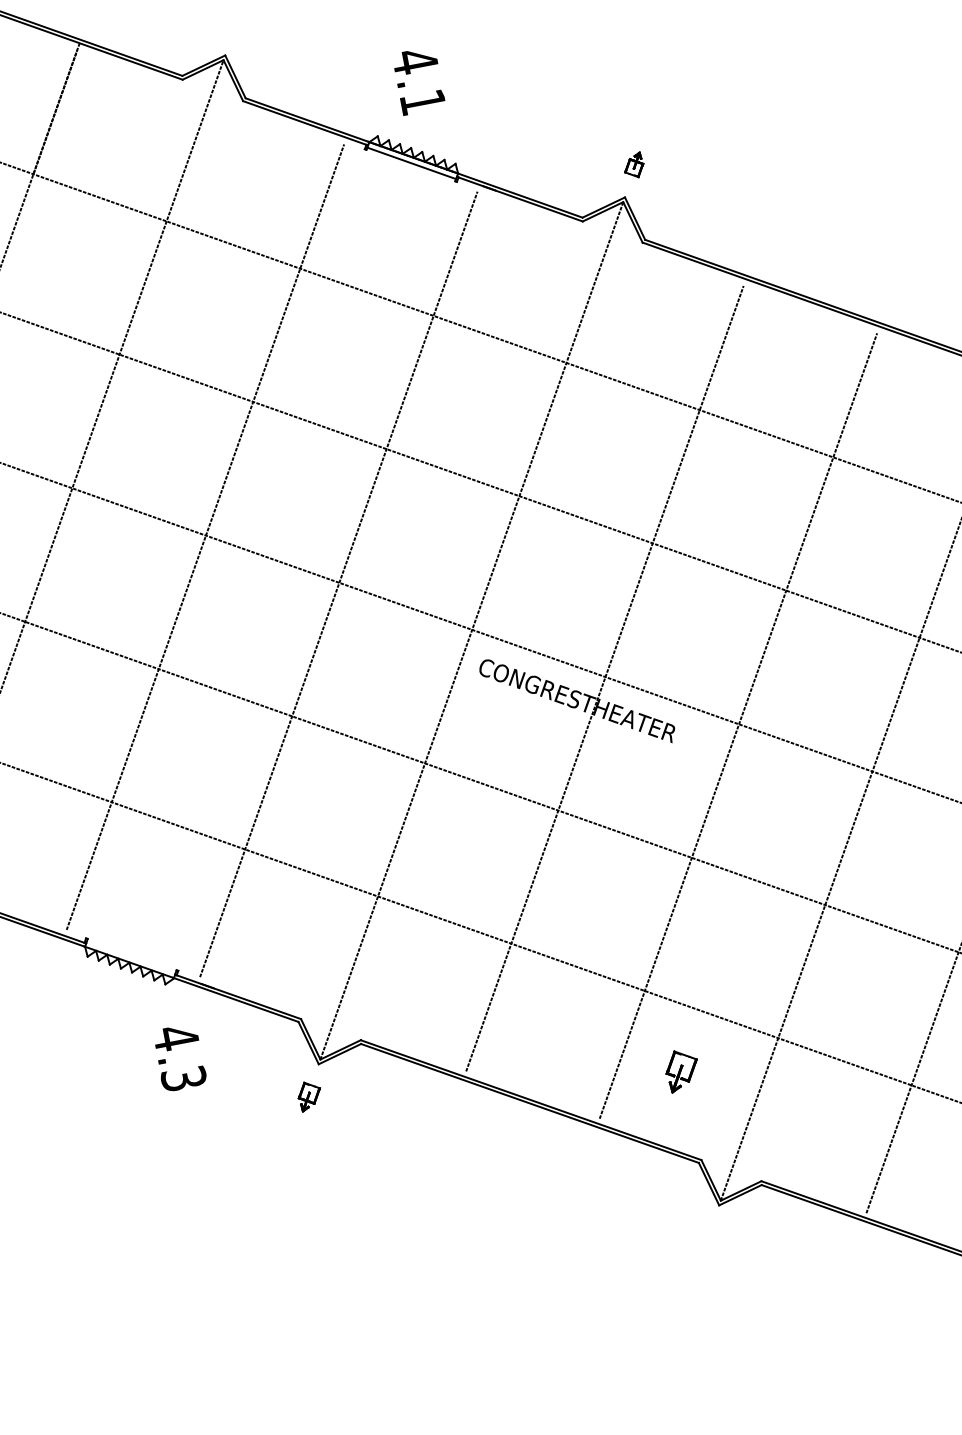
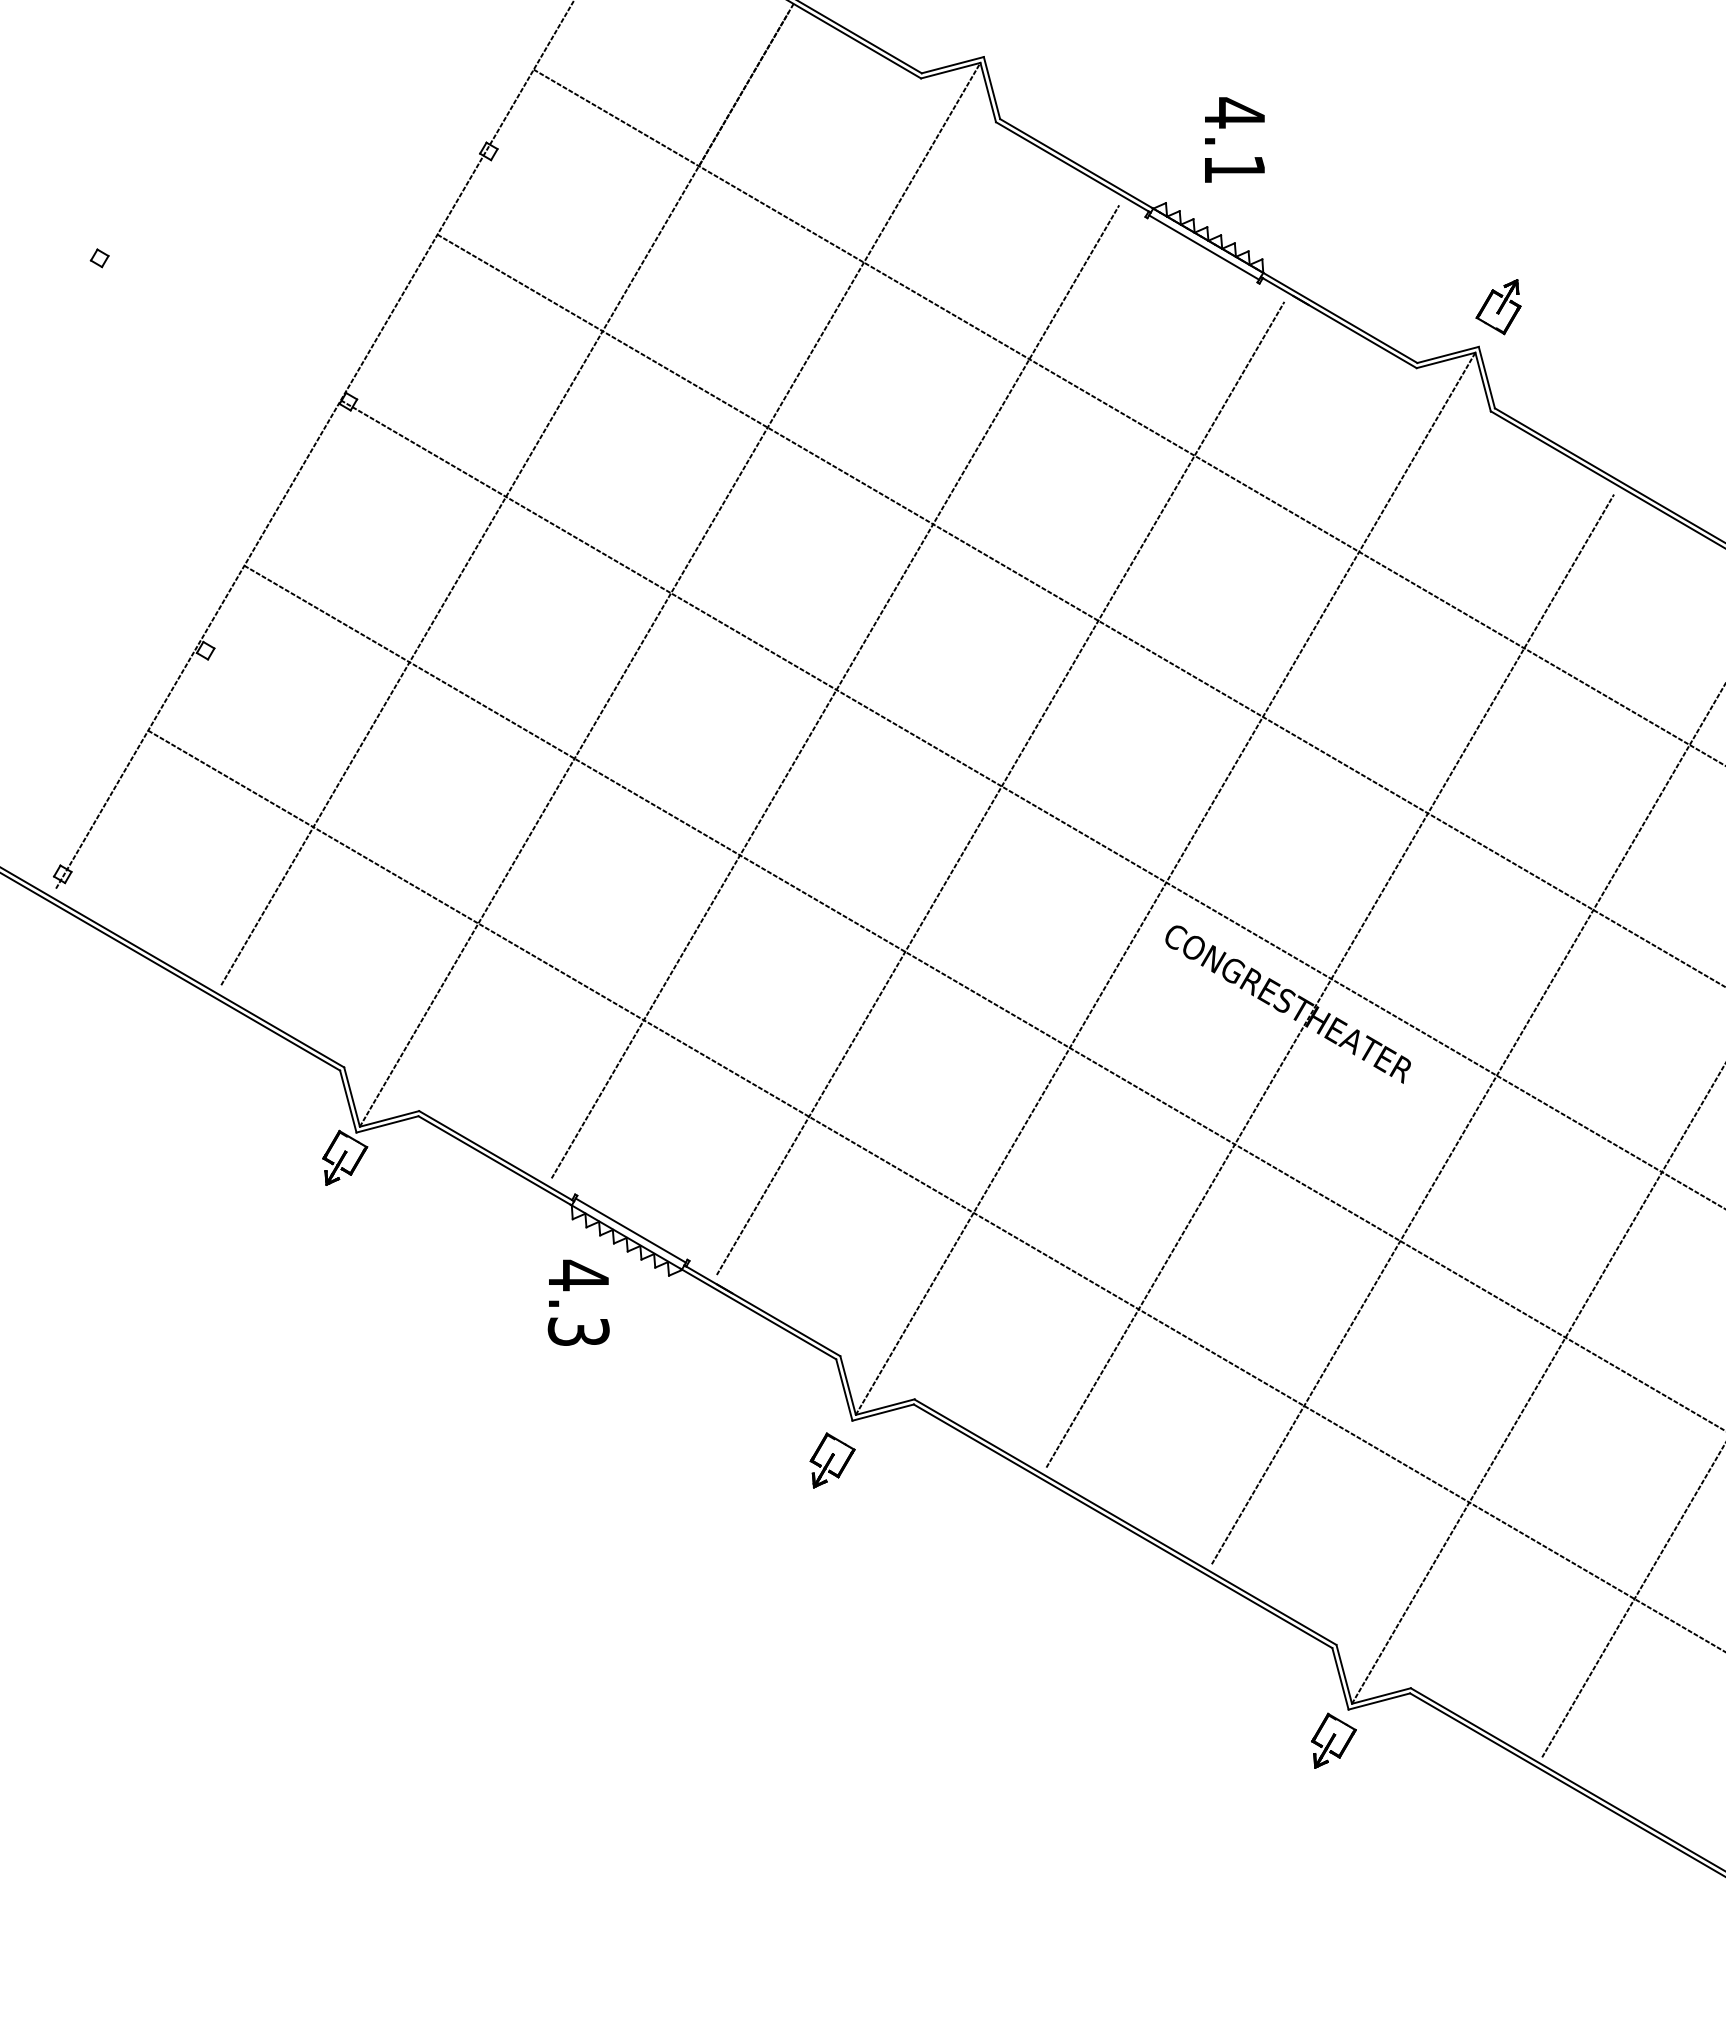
part: (633, 166) -> (1498, 307), size x1.67
line: (131, 956) -> (630, 1230), added
text: (179, 1057) -> (578, 1302), moved
part: (682, 1070) -> (1333, 1740), moved
part: (309, 1095) -> (832, 1460), size x1.43

